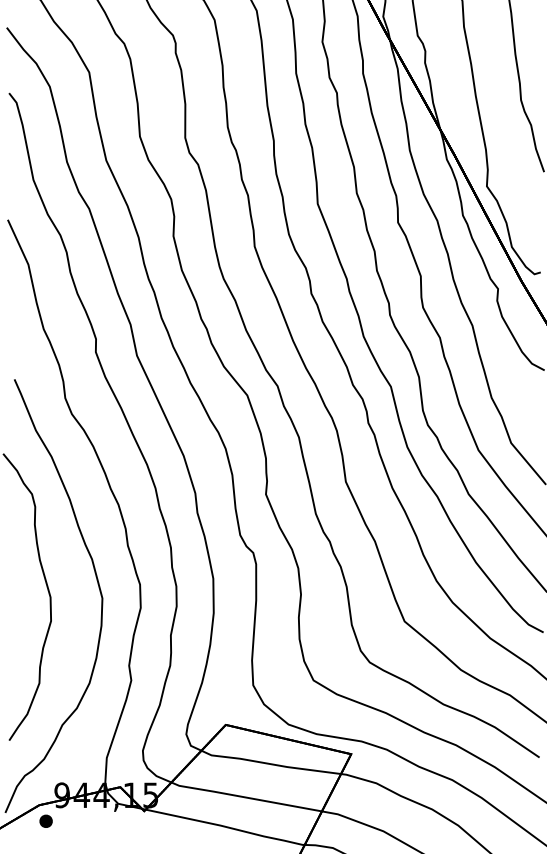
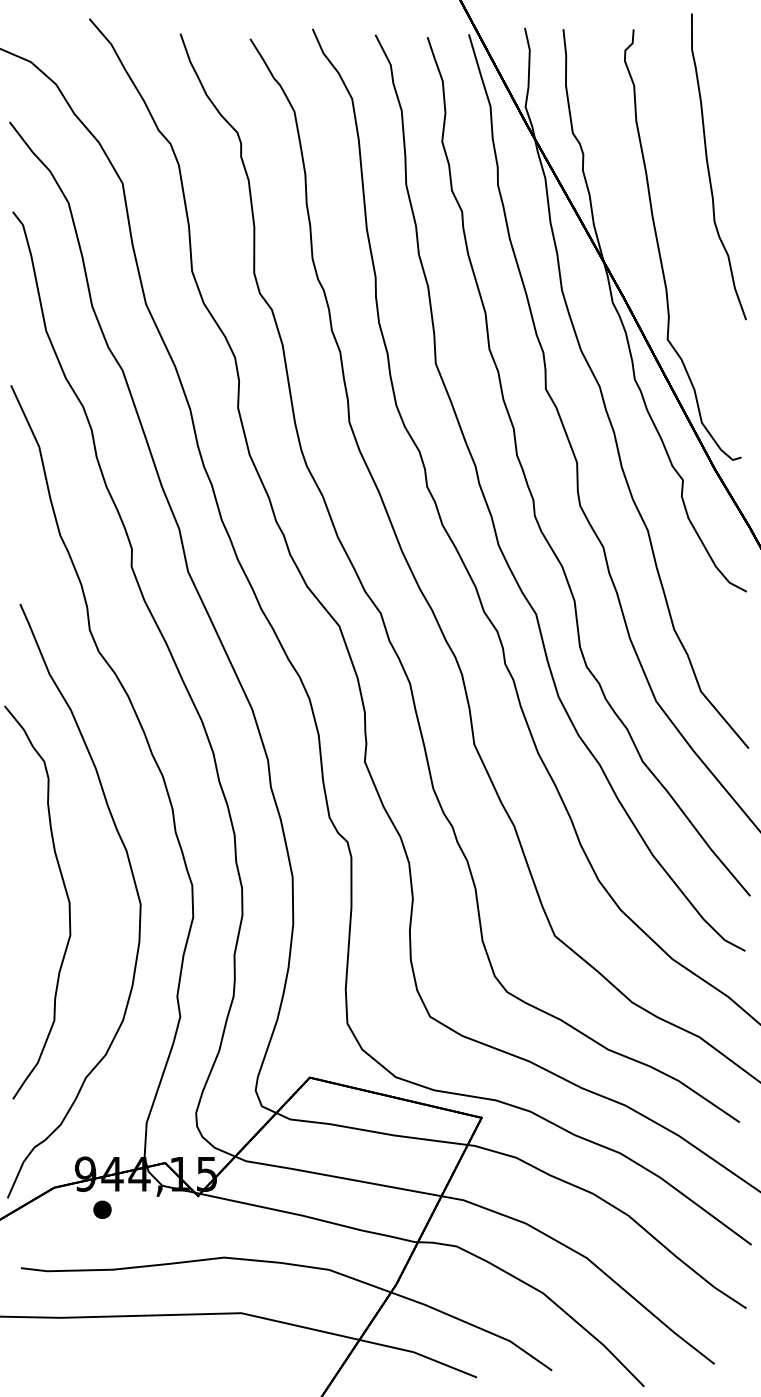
part: (46, 821) -> (102, 1209), moved

